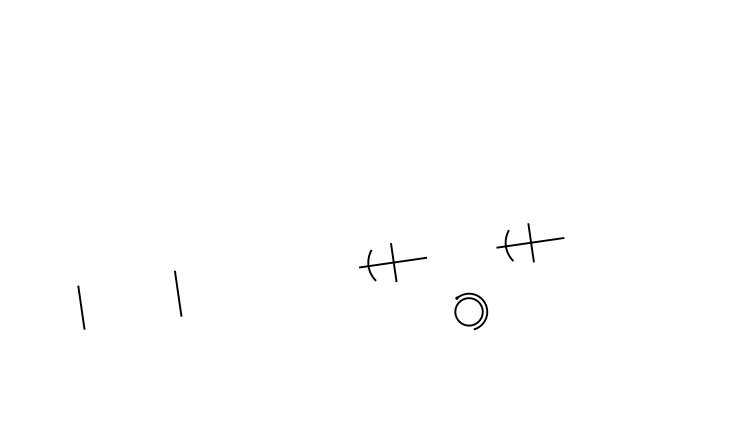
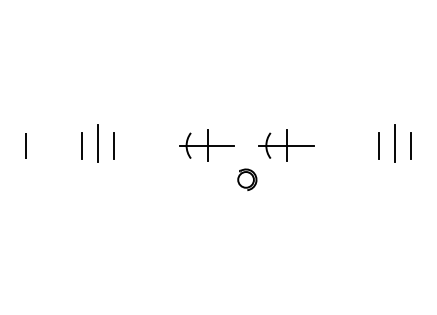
line: (715, 210) -> (394, 142), added
line: (688, 219) -> (378, 145), added
part: (530, 242) -> (286, 145), size x1.43
part: (392, 262) -> (206, 145), size x1.43
line: (205, 284) -> (98, 142), added
line: (233, 285) -> (114, 145), added

